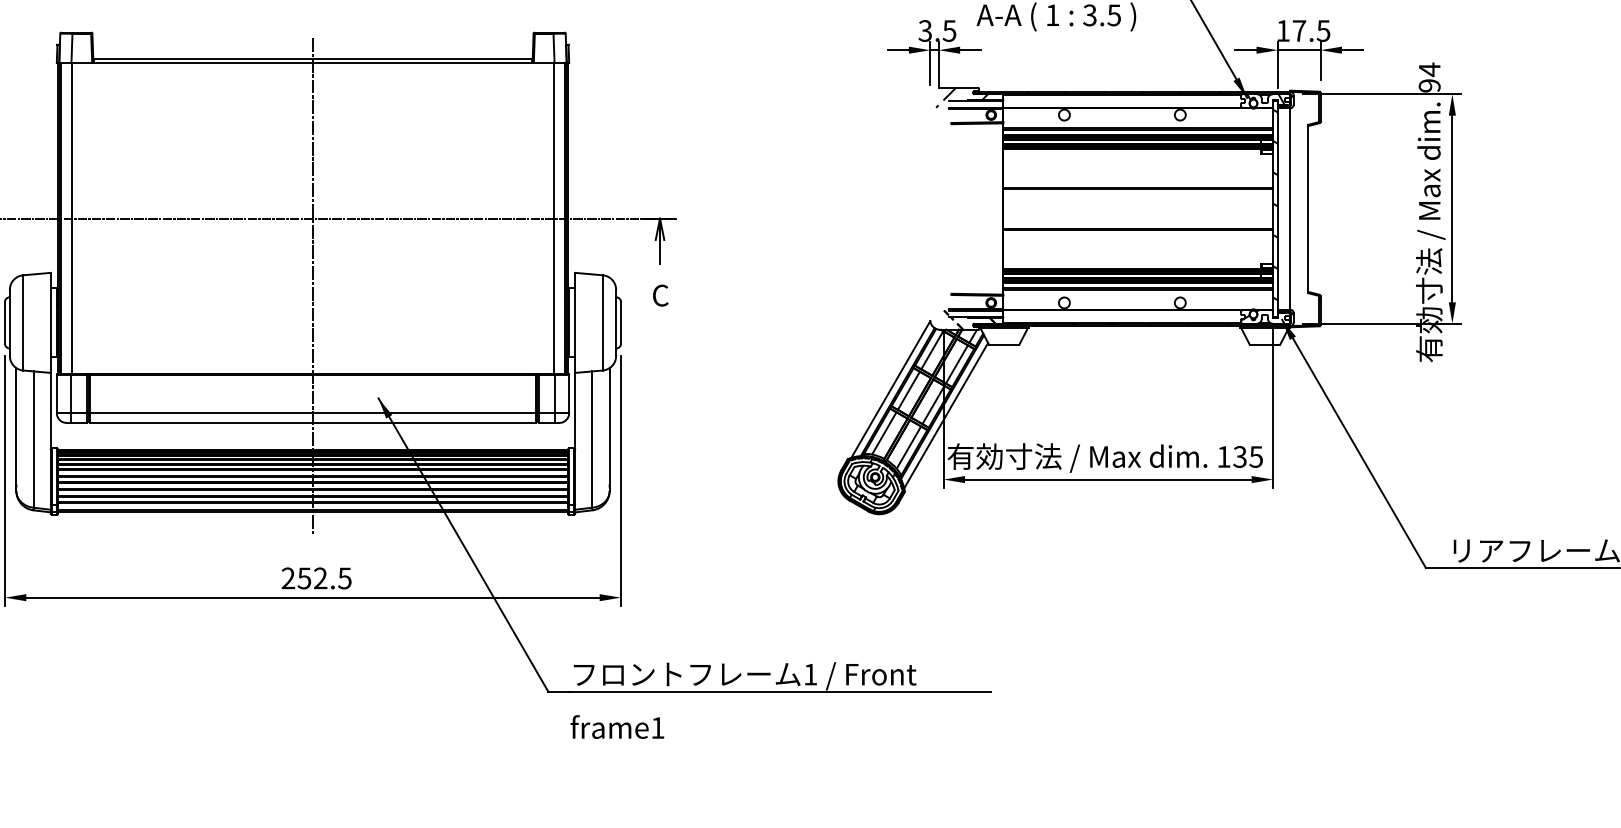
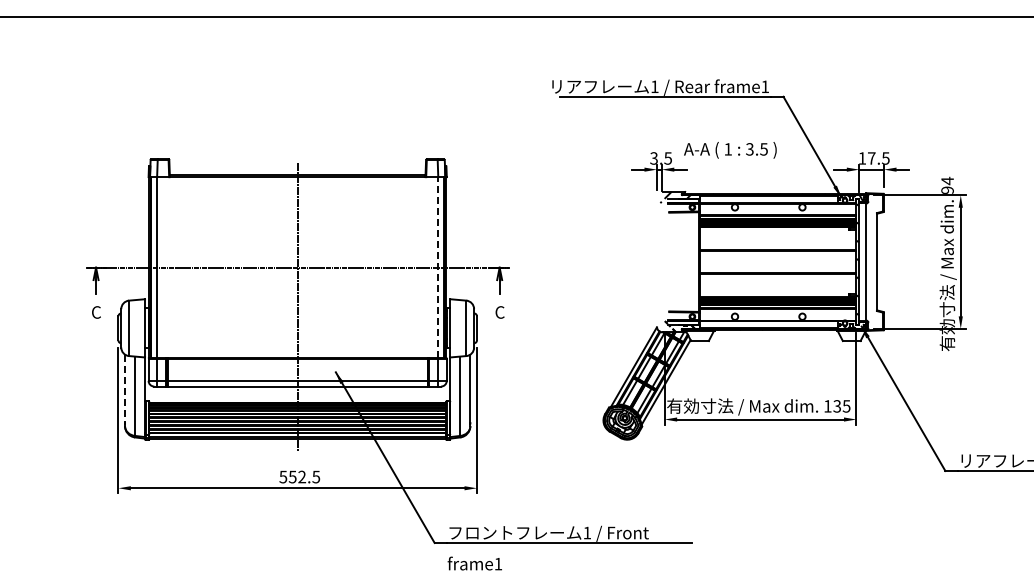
line: (553, 218) -> (437, 267), solid -> dashed
line: (17, 426) -> (125, 388), solid -> dashed
text: (288, 577) -> (283, 476), 252.5 -> 552.5

